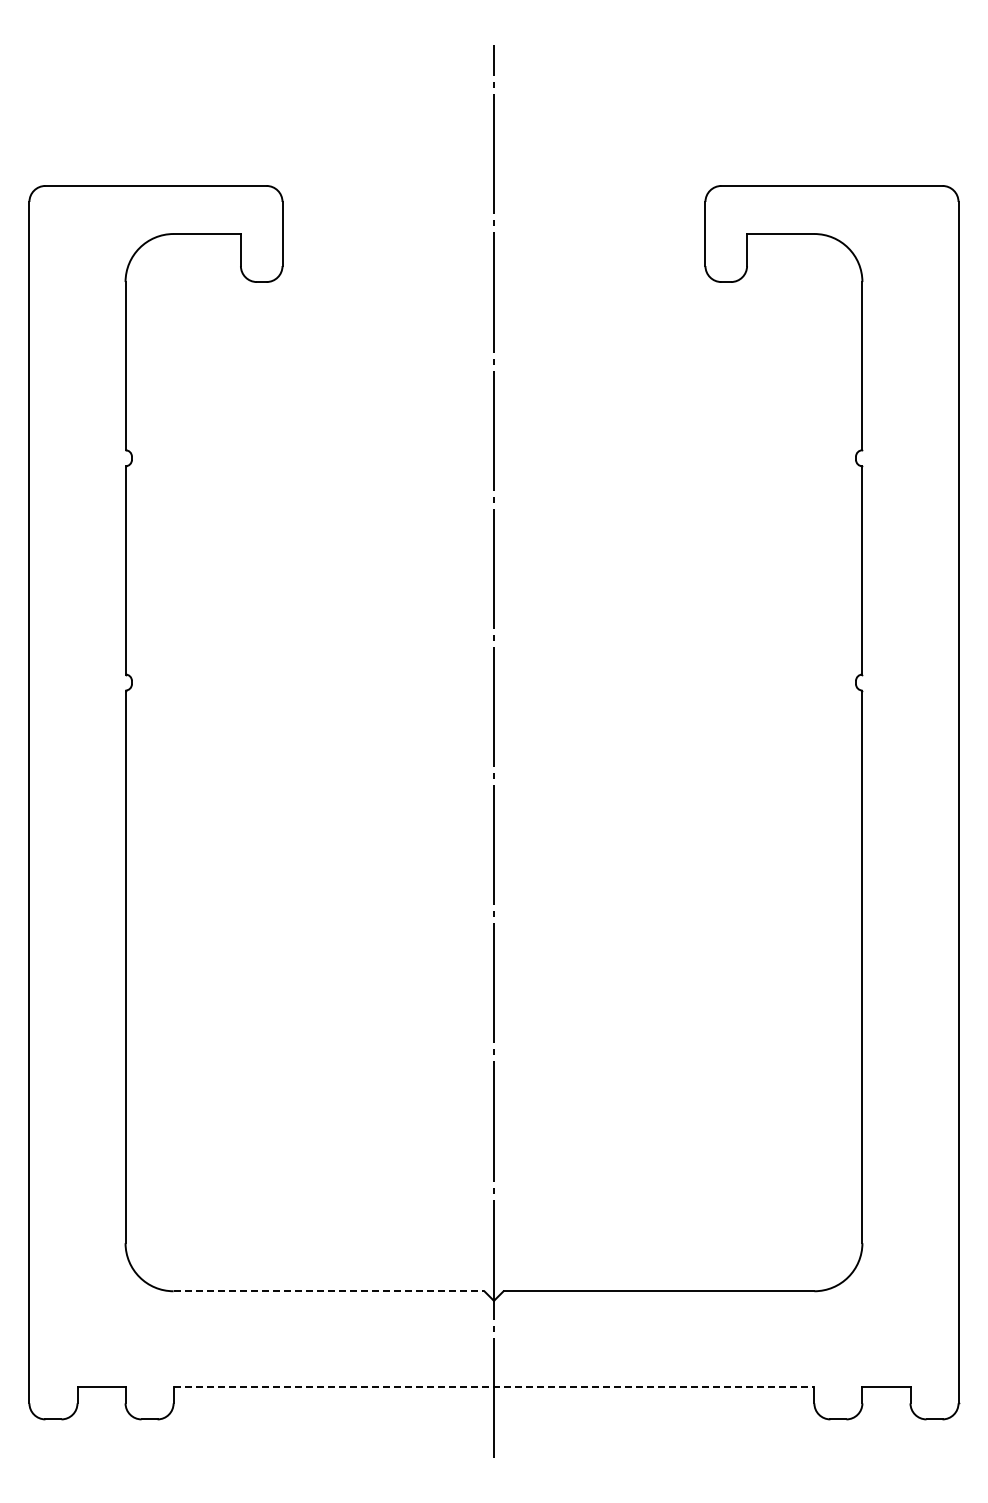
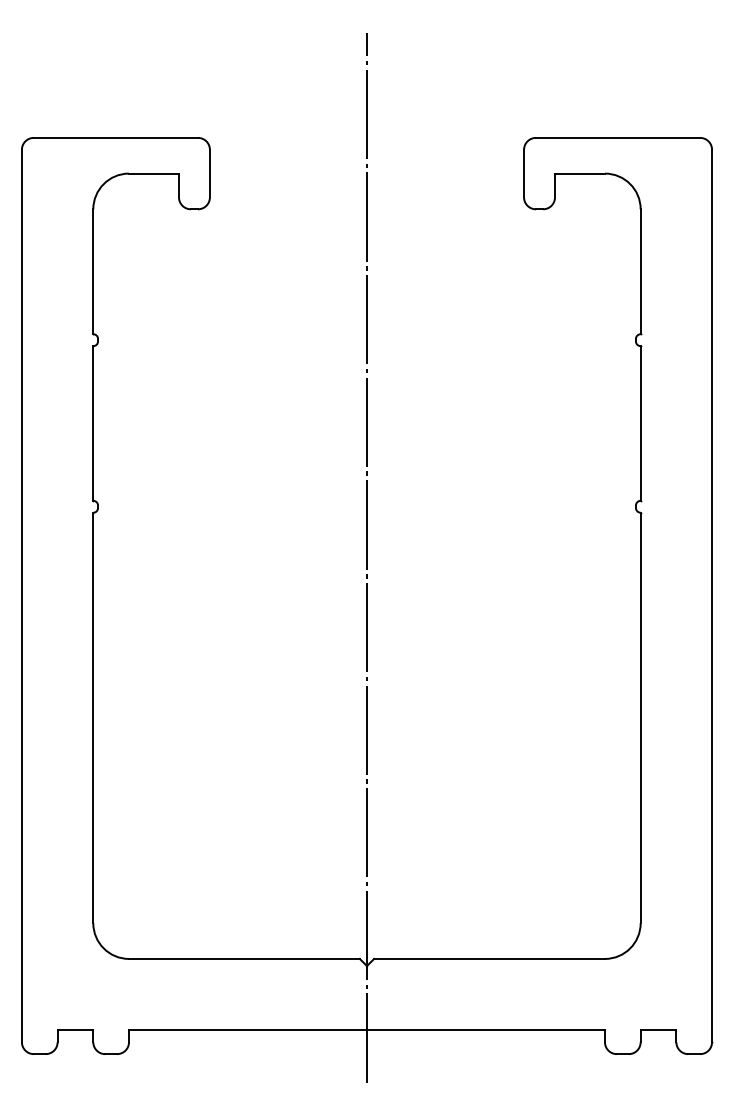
line: (329, 1291) -> (244, 959), dashed -> solid
line: (494, 1387) -> (367, 1030), dashed -> solid

